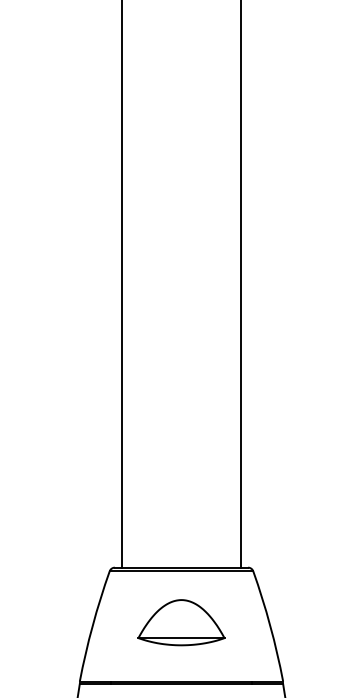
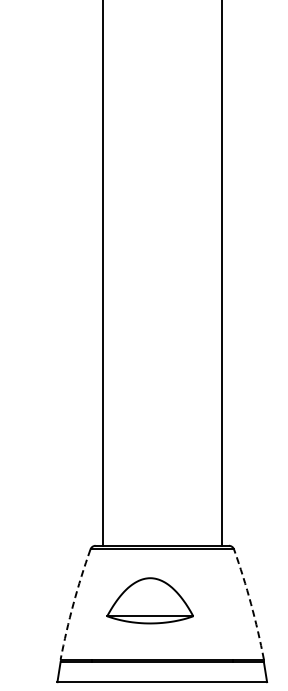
part: (181, 622) -> (150, 600), moved
arc: (92, 625) -> (73, 603), solid -> dashed
arc: (270, 625) -> (251, 603), solid -> dashed

